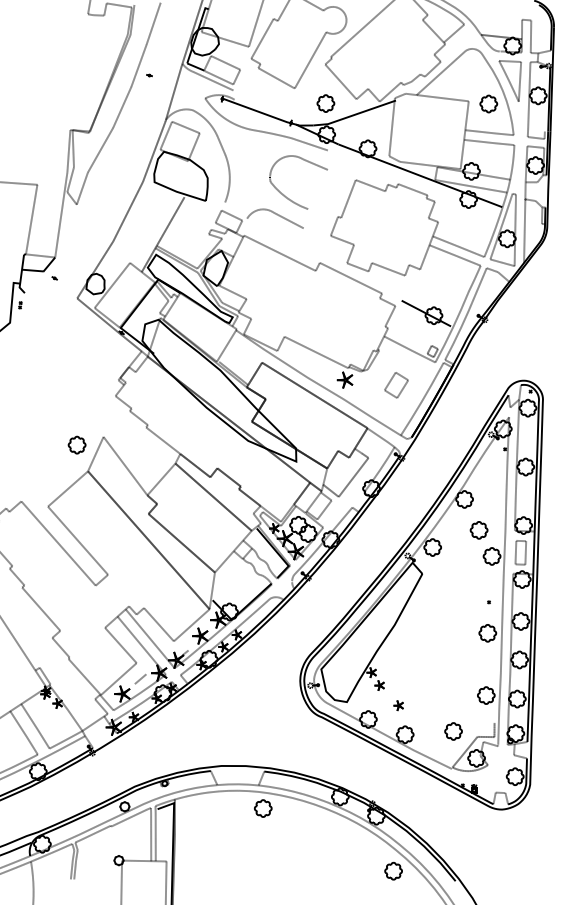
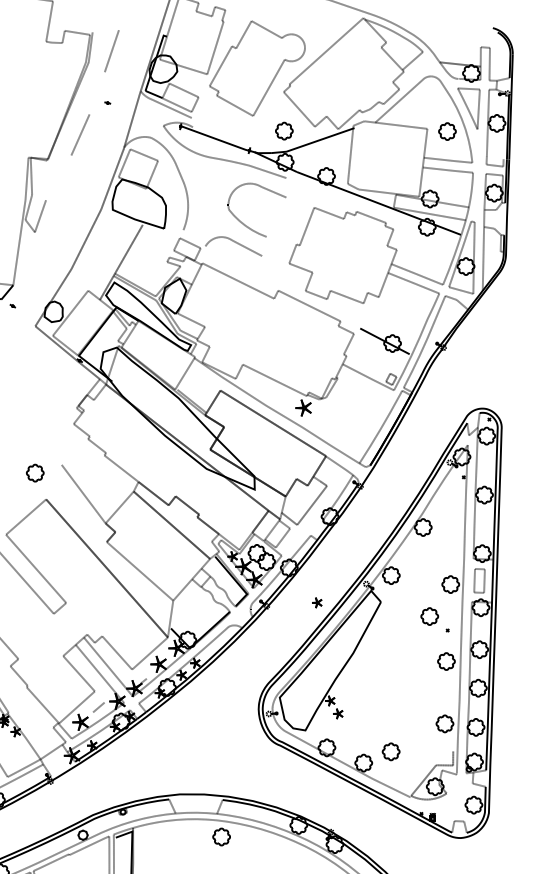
line: (138, 65) -> (96, 93), removed
line: (100, 149) -> (58, 177), removed
part: (396, 385) -> (355, 413), removed
line: (95, 453) -> (53, 481), removed
part: (478, 530) -> (429, 616), moved
line: (181, 542) -> (139, 570), removed
part: (398, 705) -> (317, 602), moved
part: (453, 731) -> (391, 751), moved

